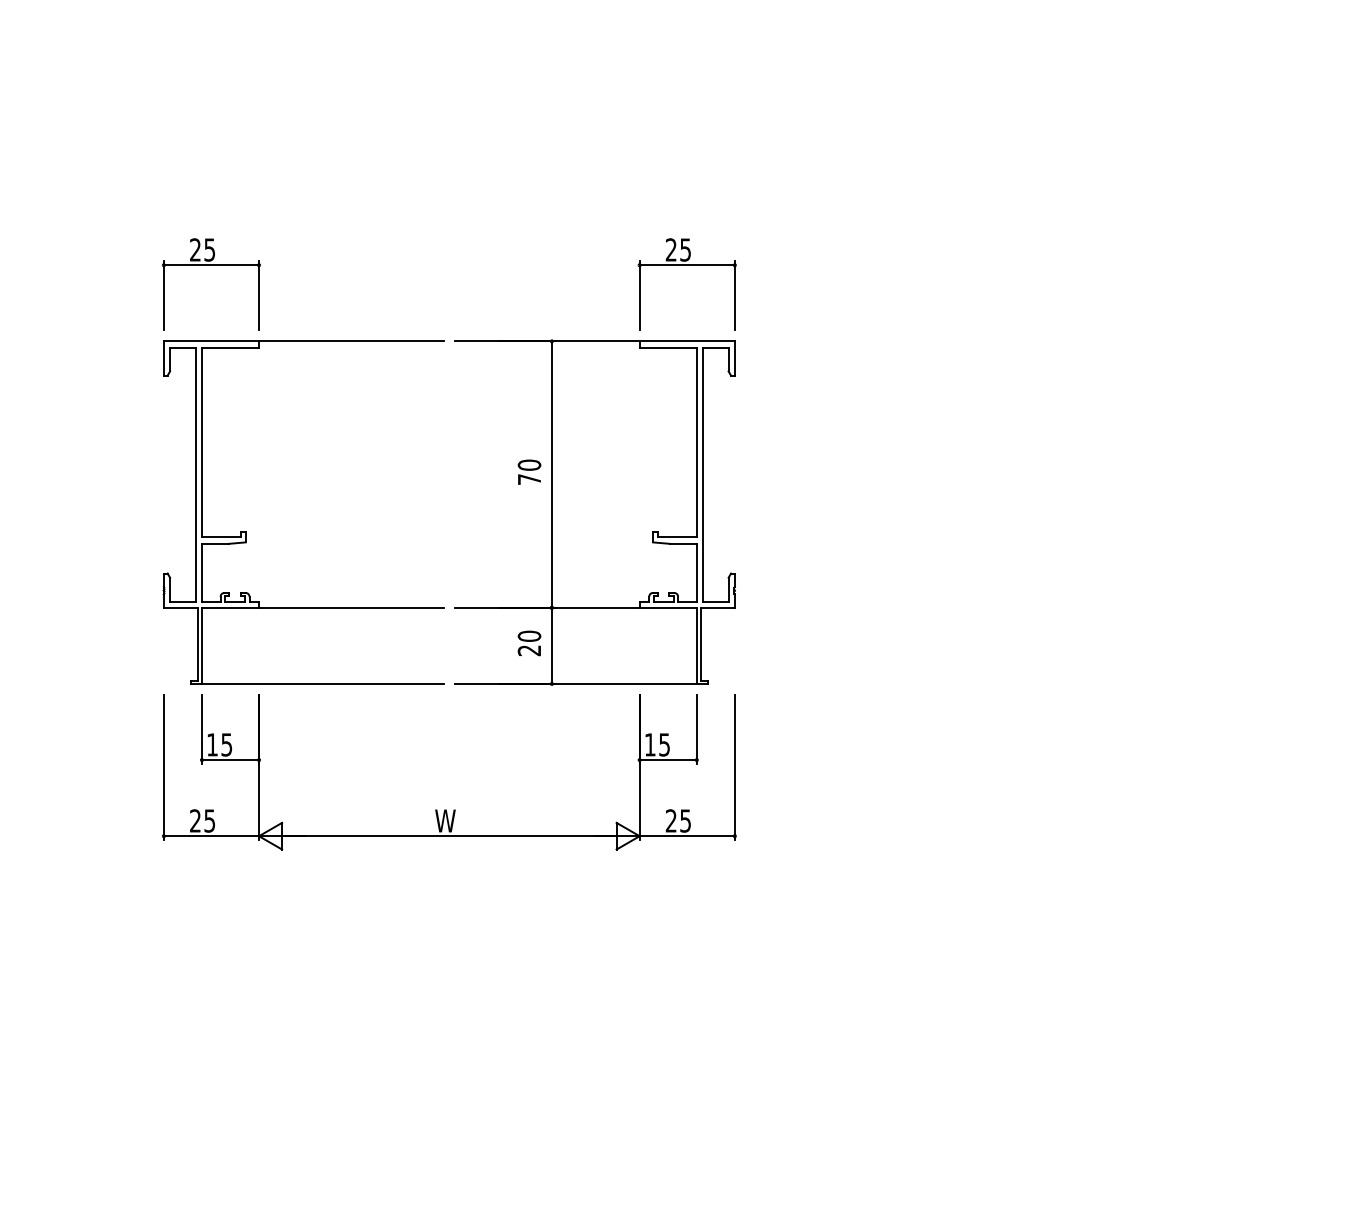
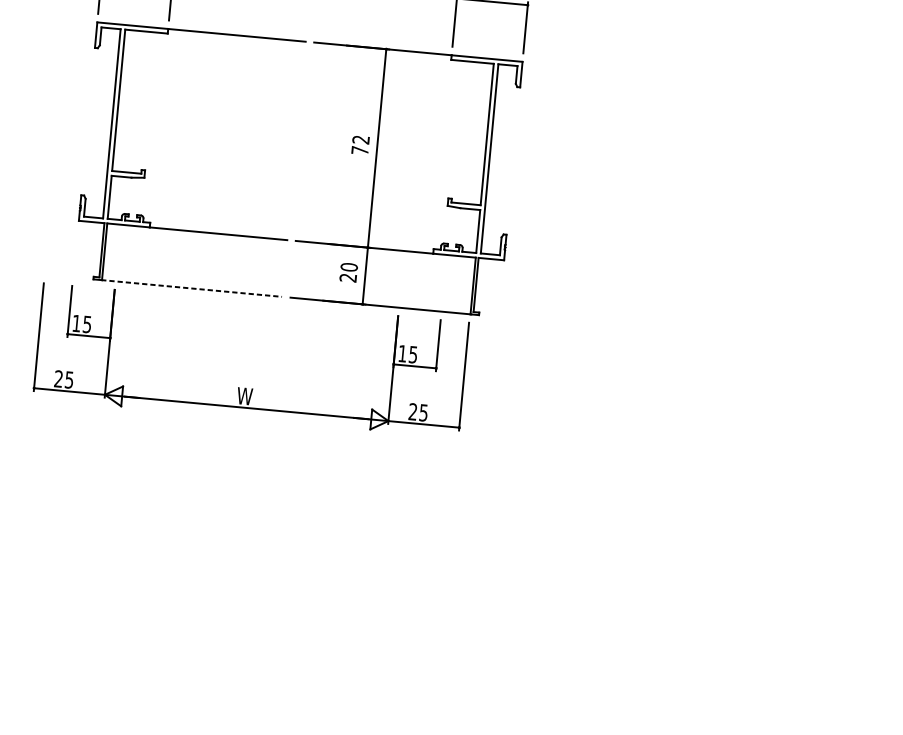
text: (529, 464) -> (361, 139), 70 -> 72
line: (322, 683) -> (191, 288), solid -> dashed
part: (446, 809) -> (246, 387), moved

